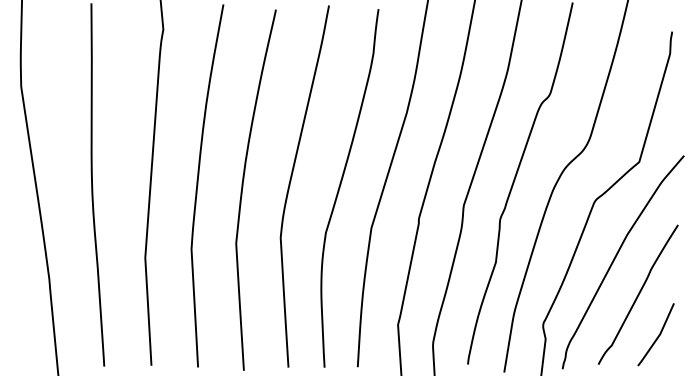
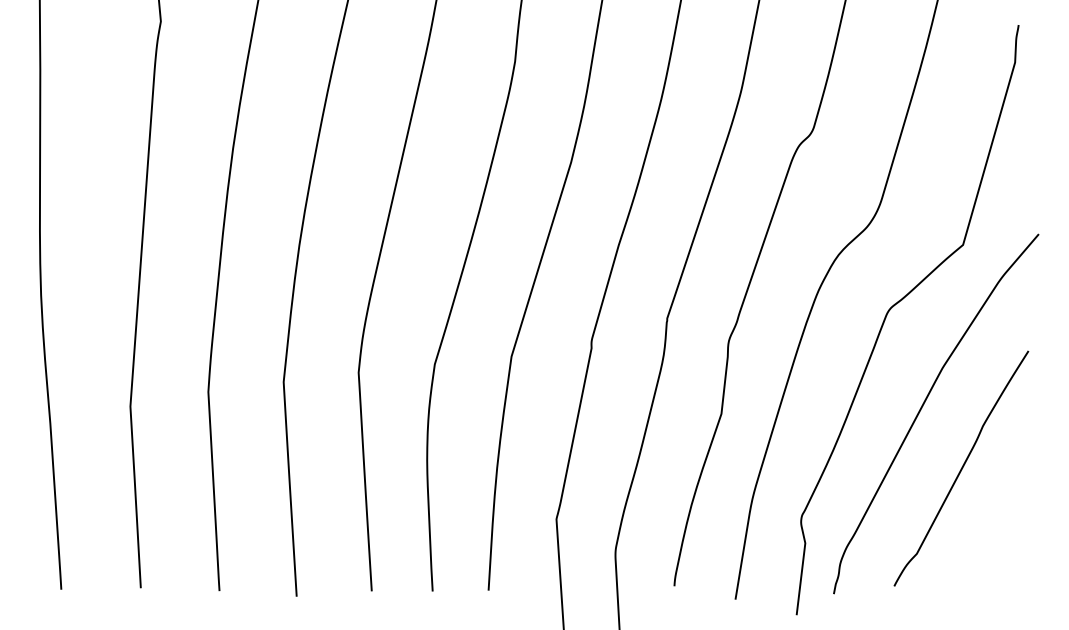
curve: (657, 336) -> (993, 538), removed

